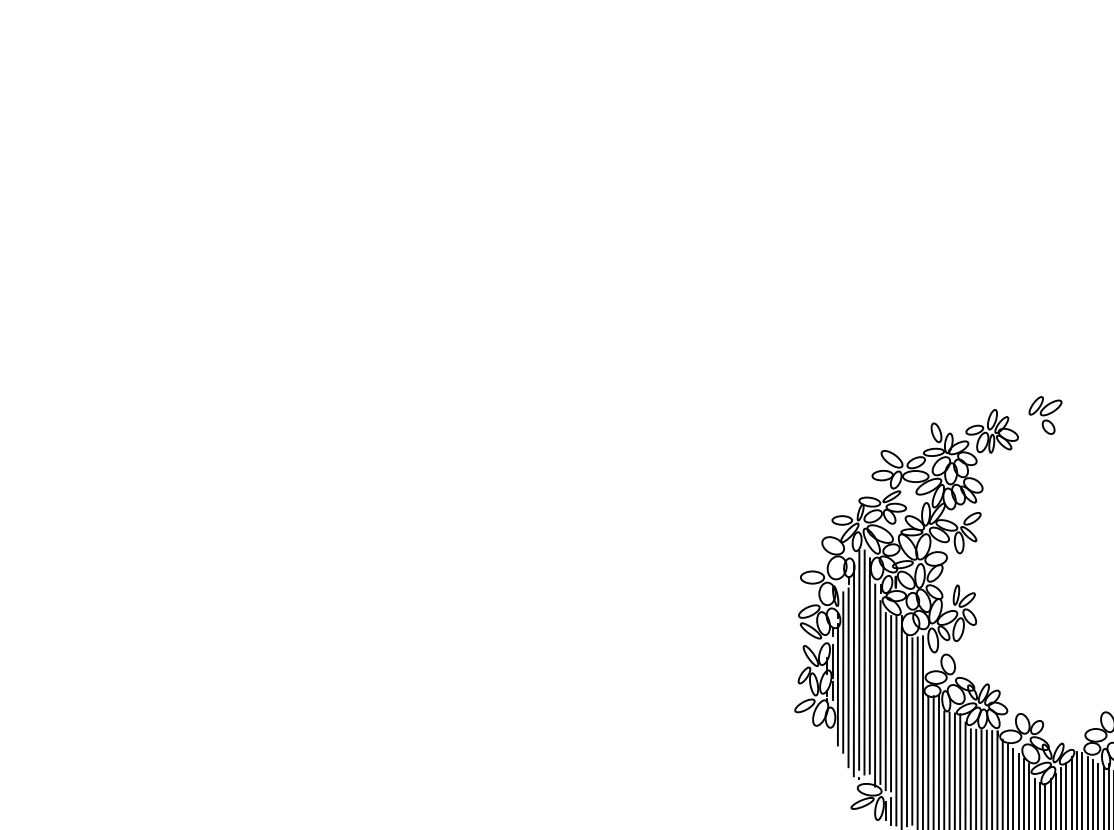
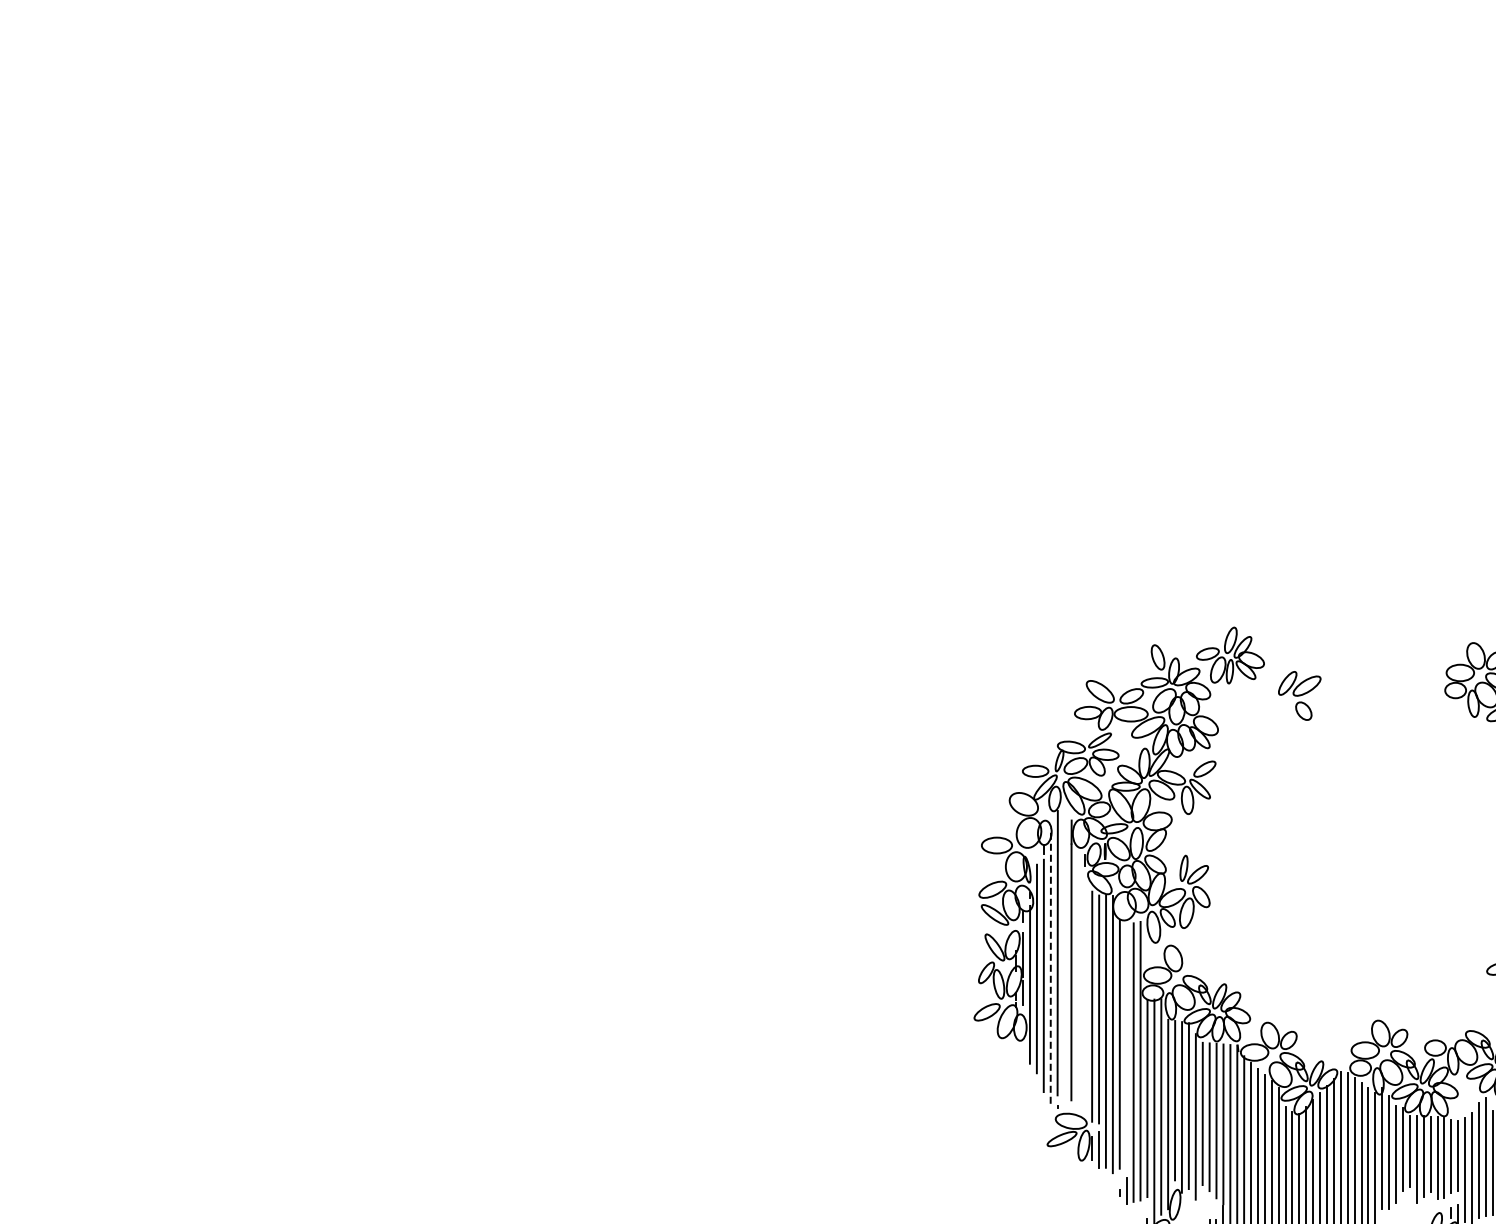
part: (1045, 415) -> (1299, 695), moved
line: (864, 662) -> (1064, 955), removed
line: (853, 670) -> (1050, 966), solid -> dashed
line: (875, 685) -> (1078, 985), removed
line: (880, 692) -> (1085, 994), removed
line: (912, 731) -> (1126, 1045), removed

